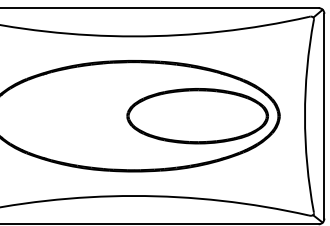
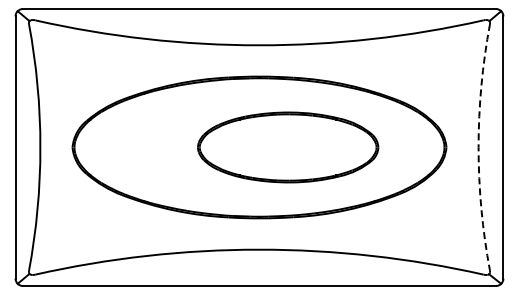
part: (197, 116) -> (288, 147), moved
arc: (304, 116) -> (478, 147), solid -> dashed

